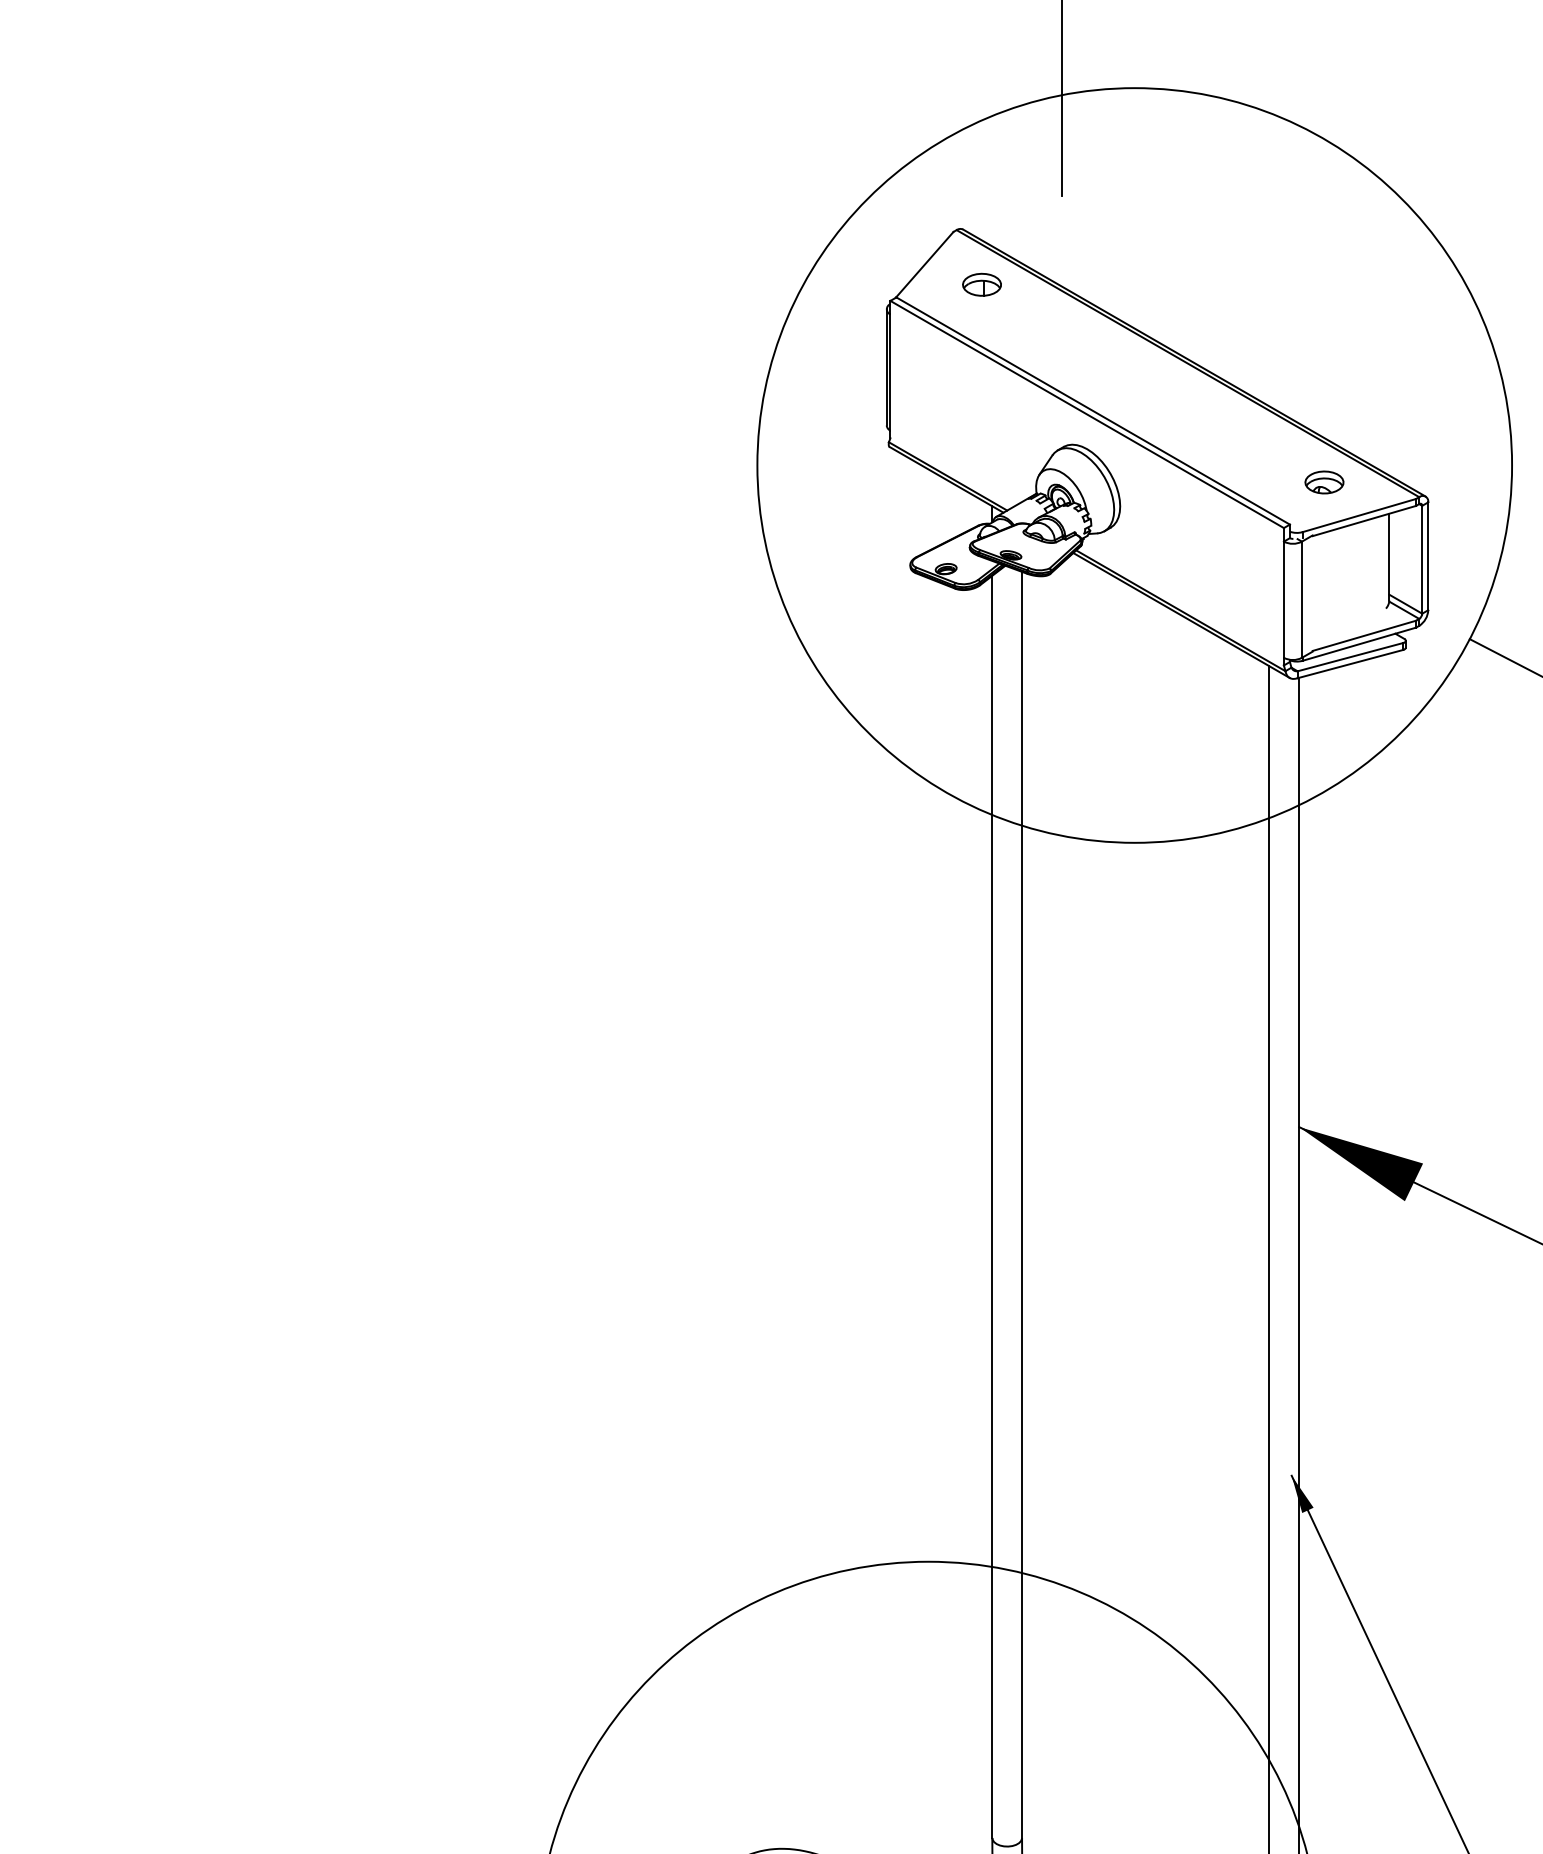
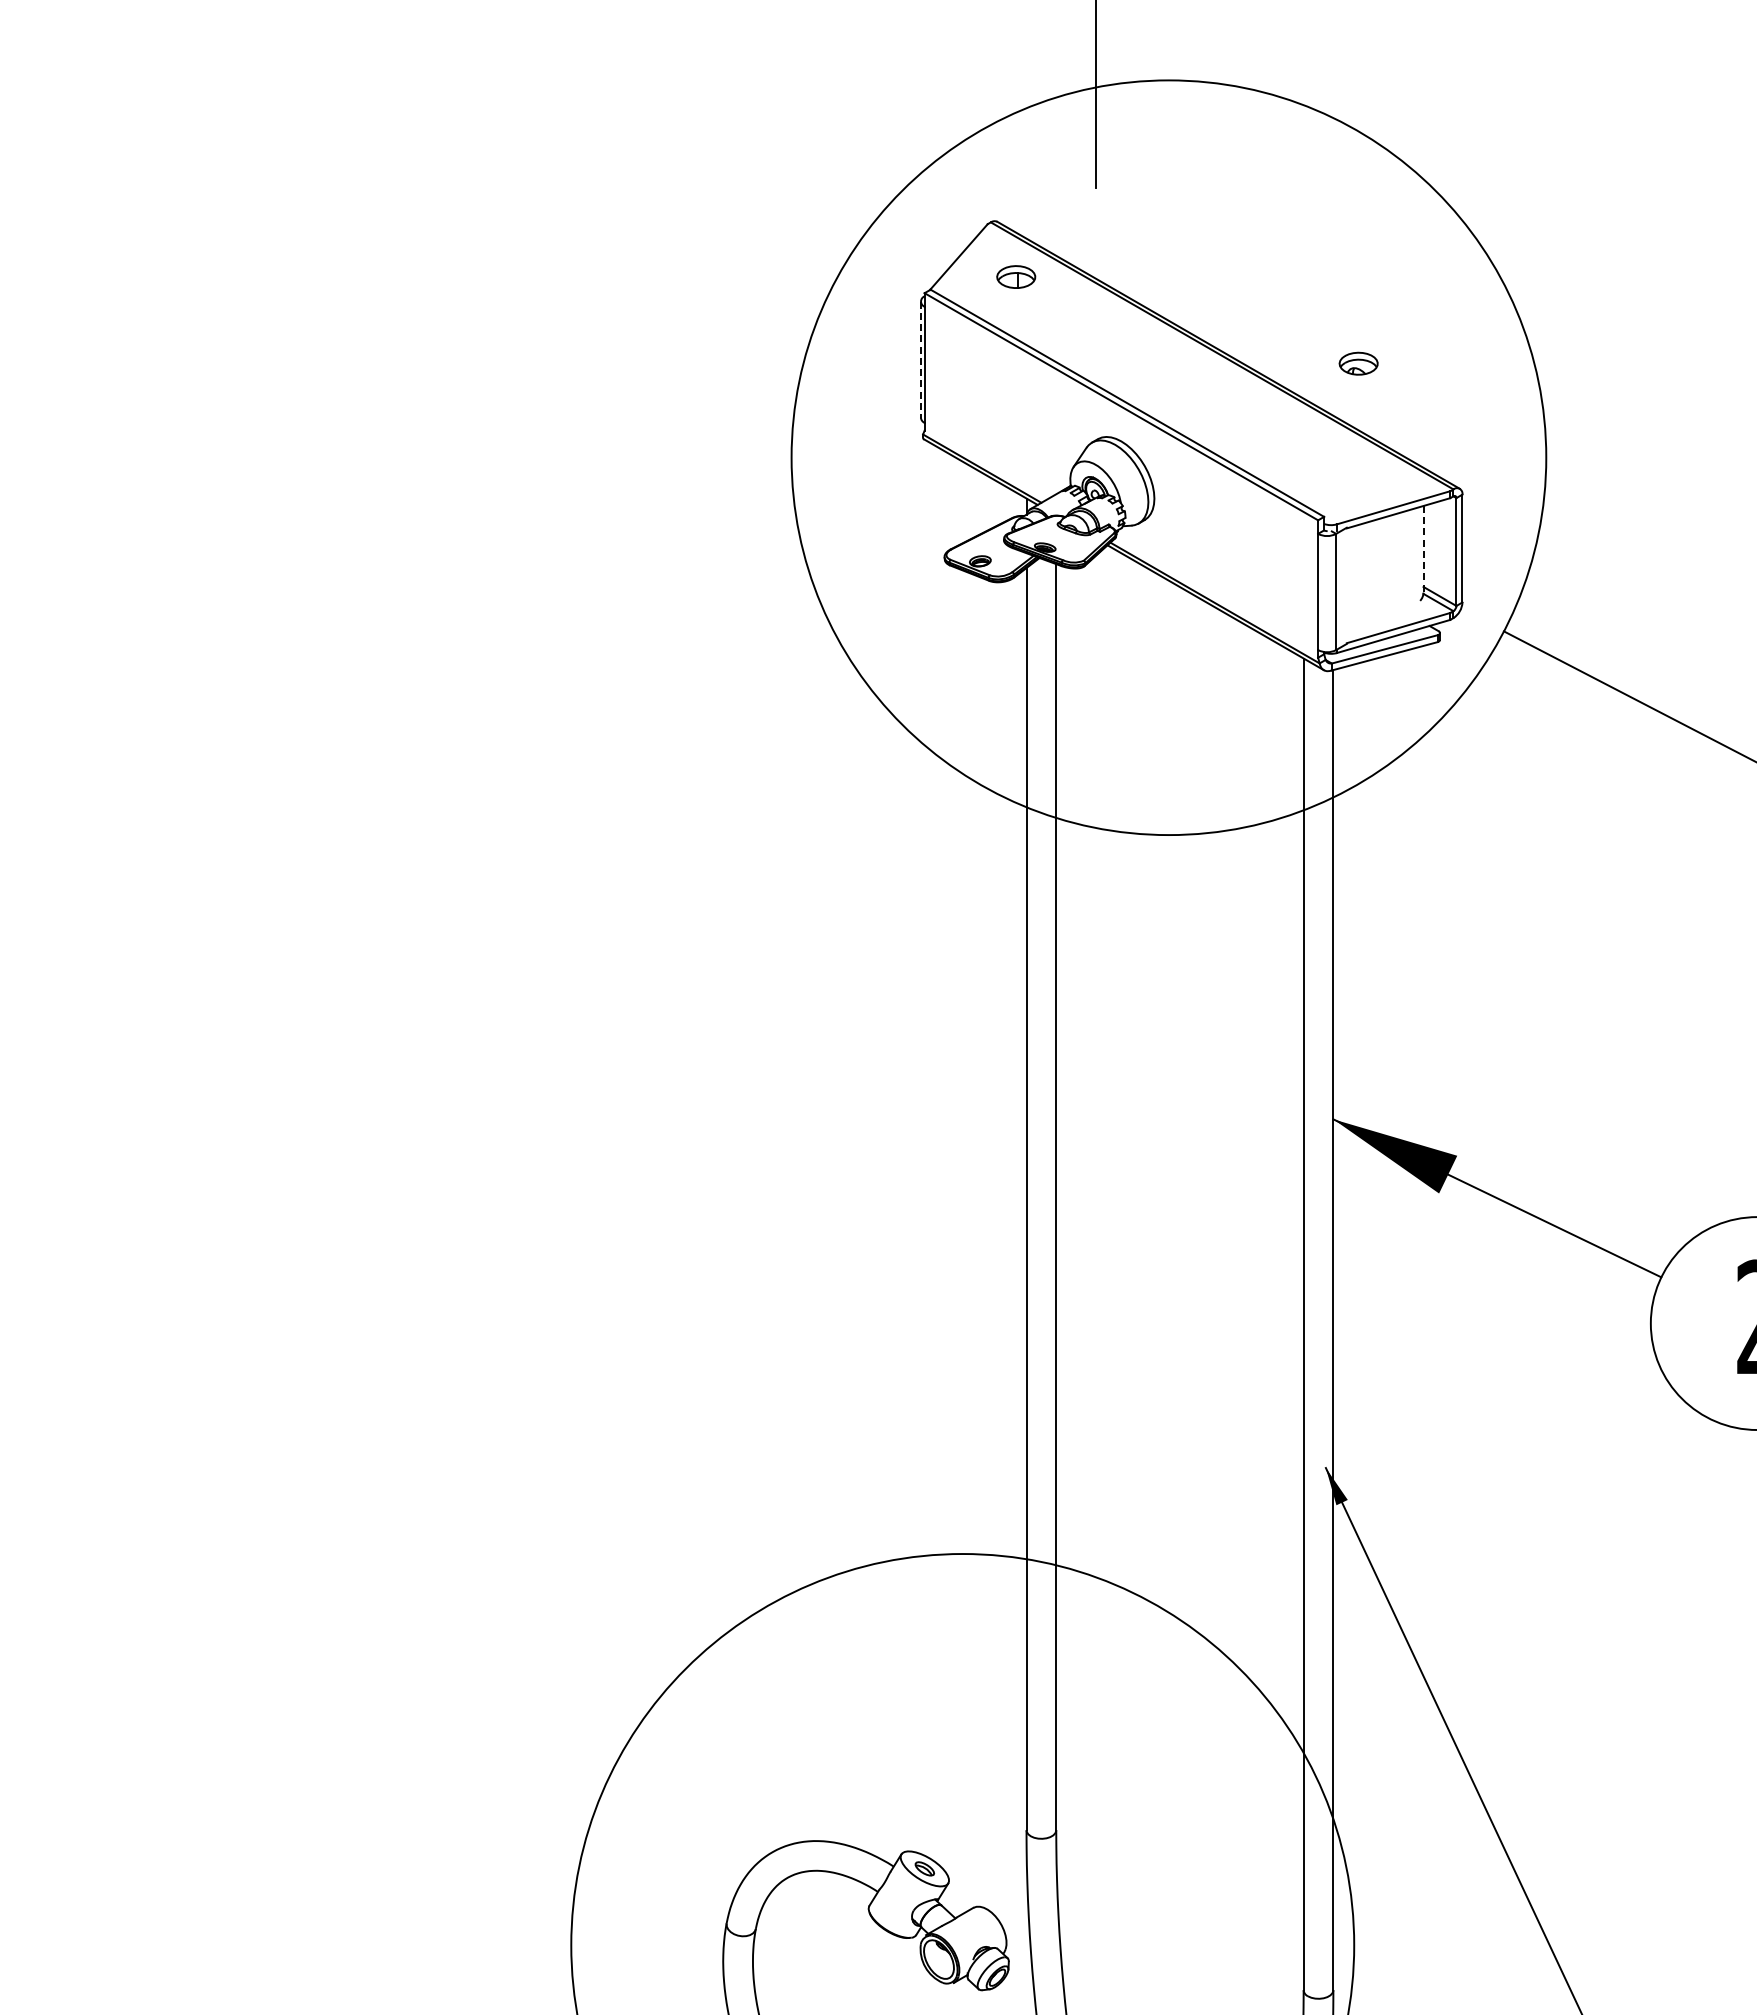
line: (886, 368) -> (920, 360), solid -> dashed
part: (1324, 482) -> (1358, 363), moved
line: (1389, 557) -> (1423, 549), solid -> dashed

